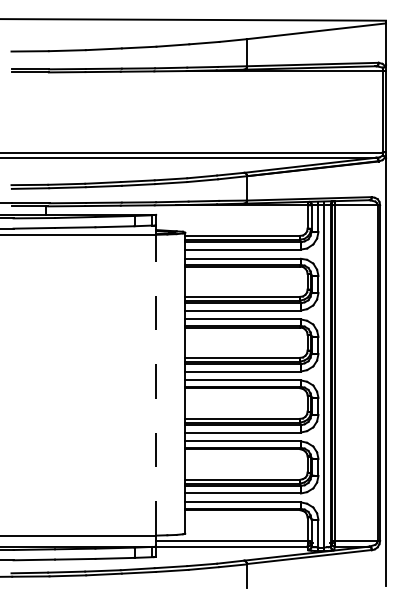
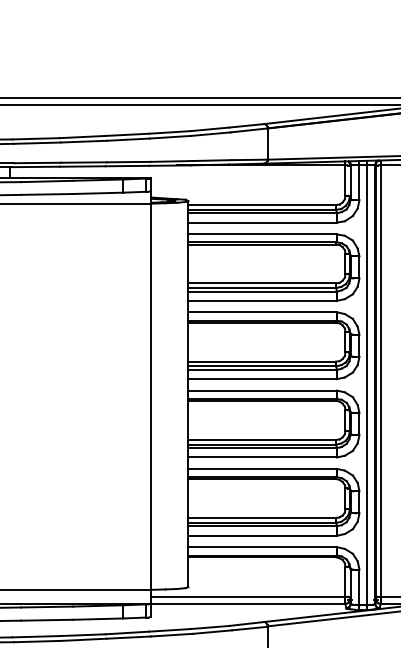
line: (156, 384) -> (151, 395), dashed -> solid

